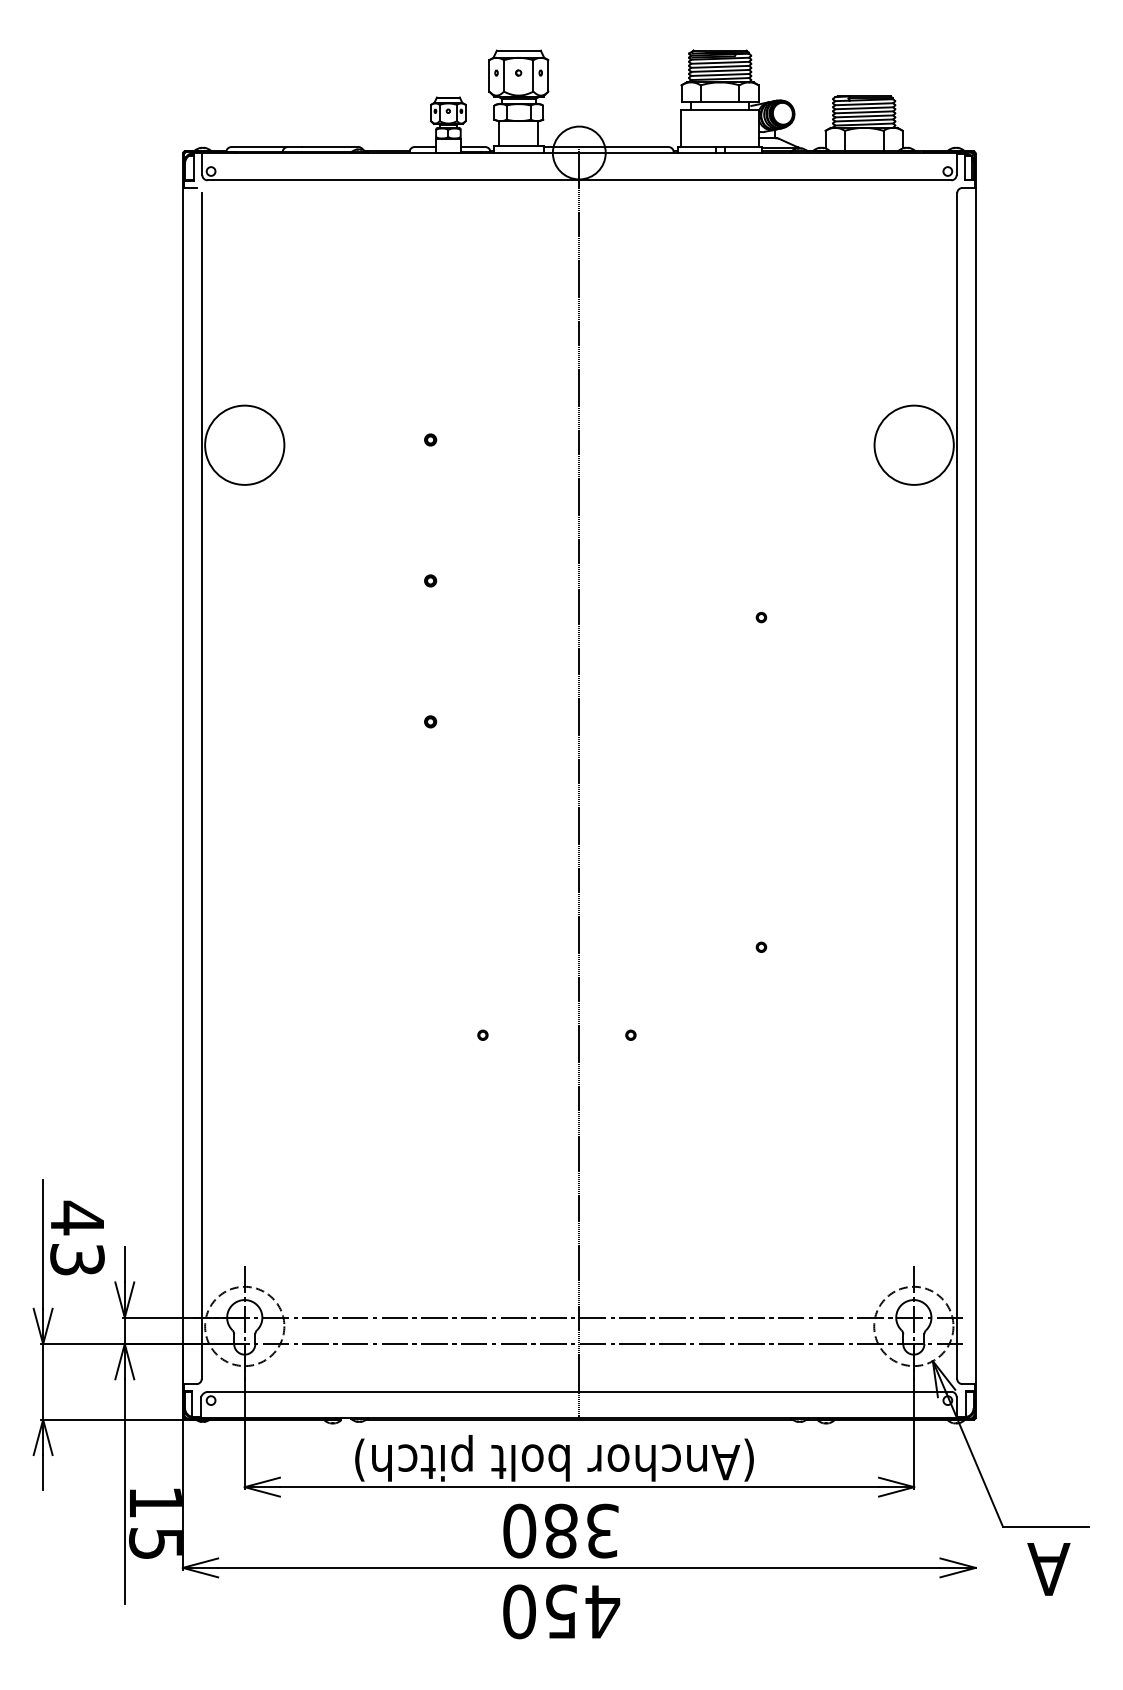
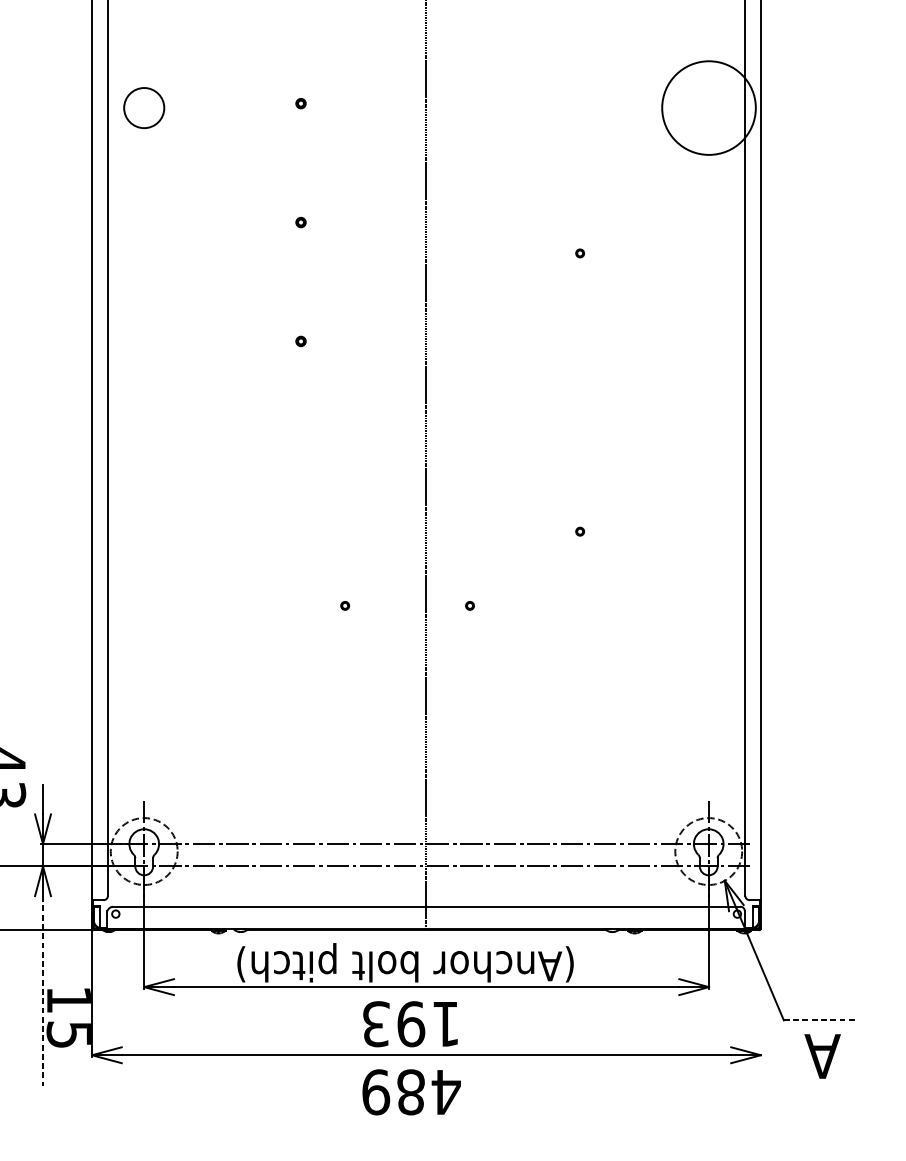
circle: (244, 444) -> (144, 107), size x0.6
circle: (913, 444) -> (708, 107), size x1.4
line: (124, 1491) -> (42, 990), solid -> dashed
line: (1046, 1526) -> (820, 1020), solid -> dashed
text: (560, 1530) -> (410, 1023), 380 -> 193
text: (540, 1611) -> (393, 1092), 450 -> 489

